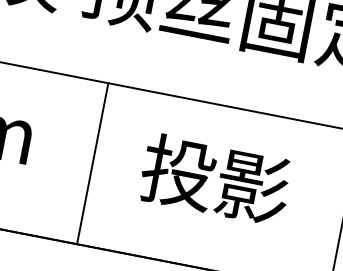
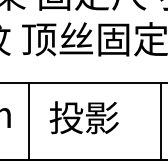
line: (93, 163) -> (29, 121), moved
text: (214, 178) -> (83, 117), moved

